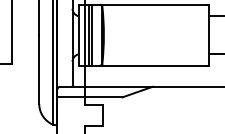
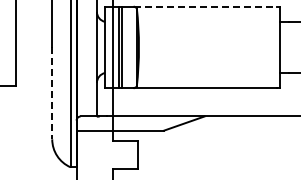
line: (153, 4) -> (205, 6), solid -> dashed
line: (39, 69) -> (52, 93), solid -> dashed

